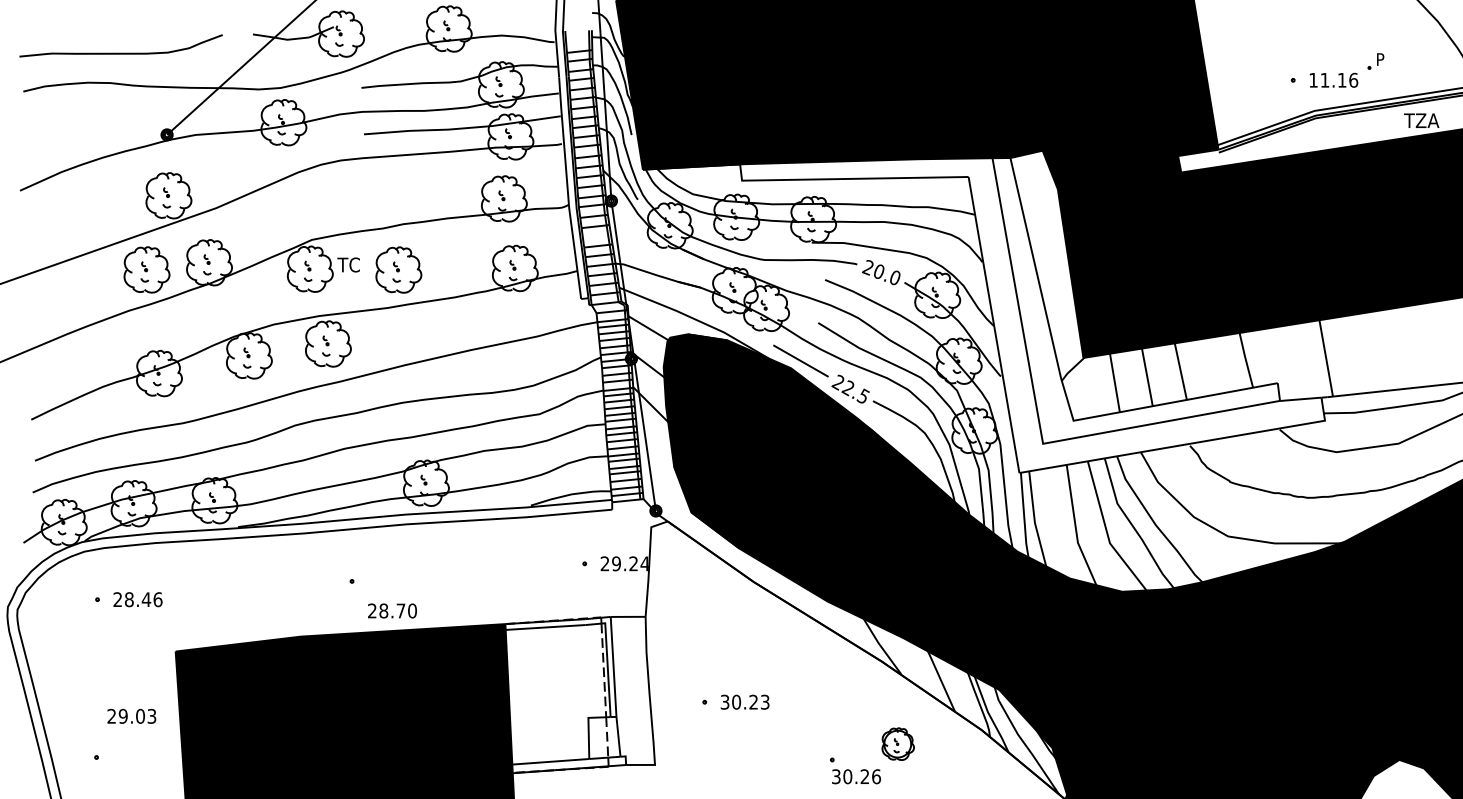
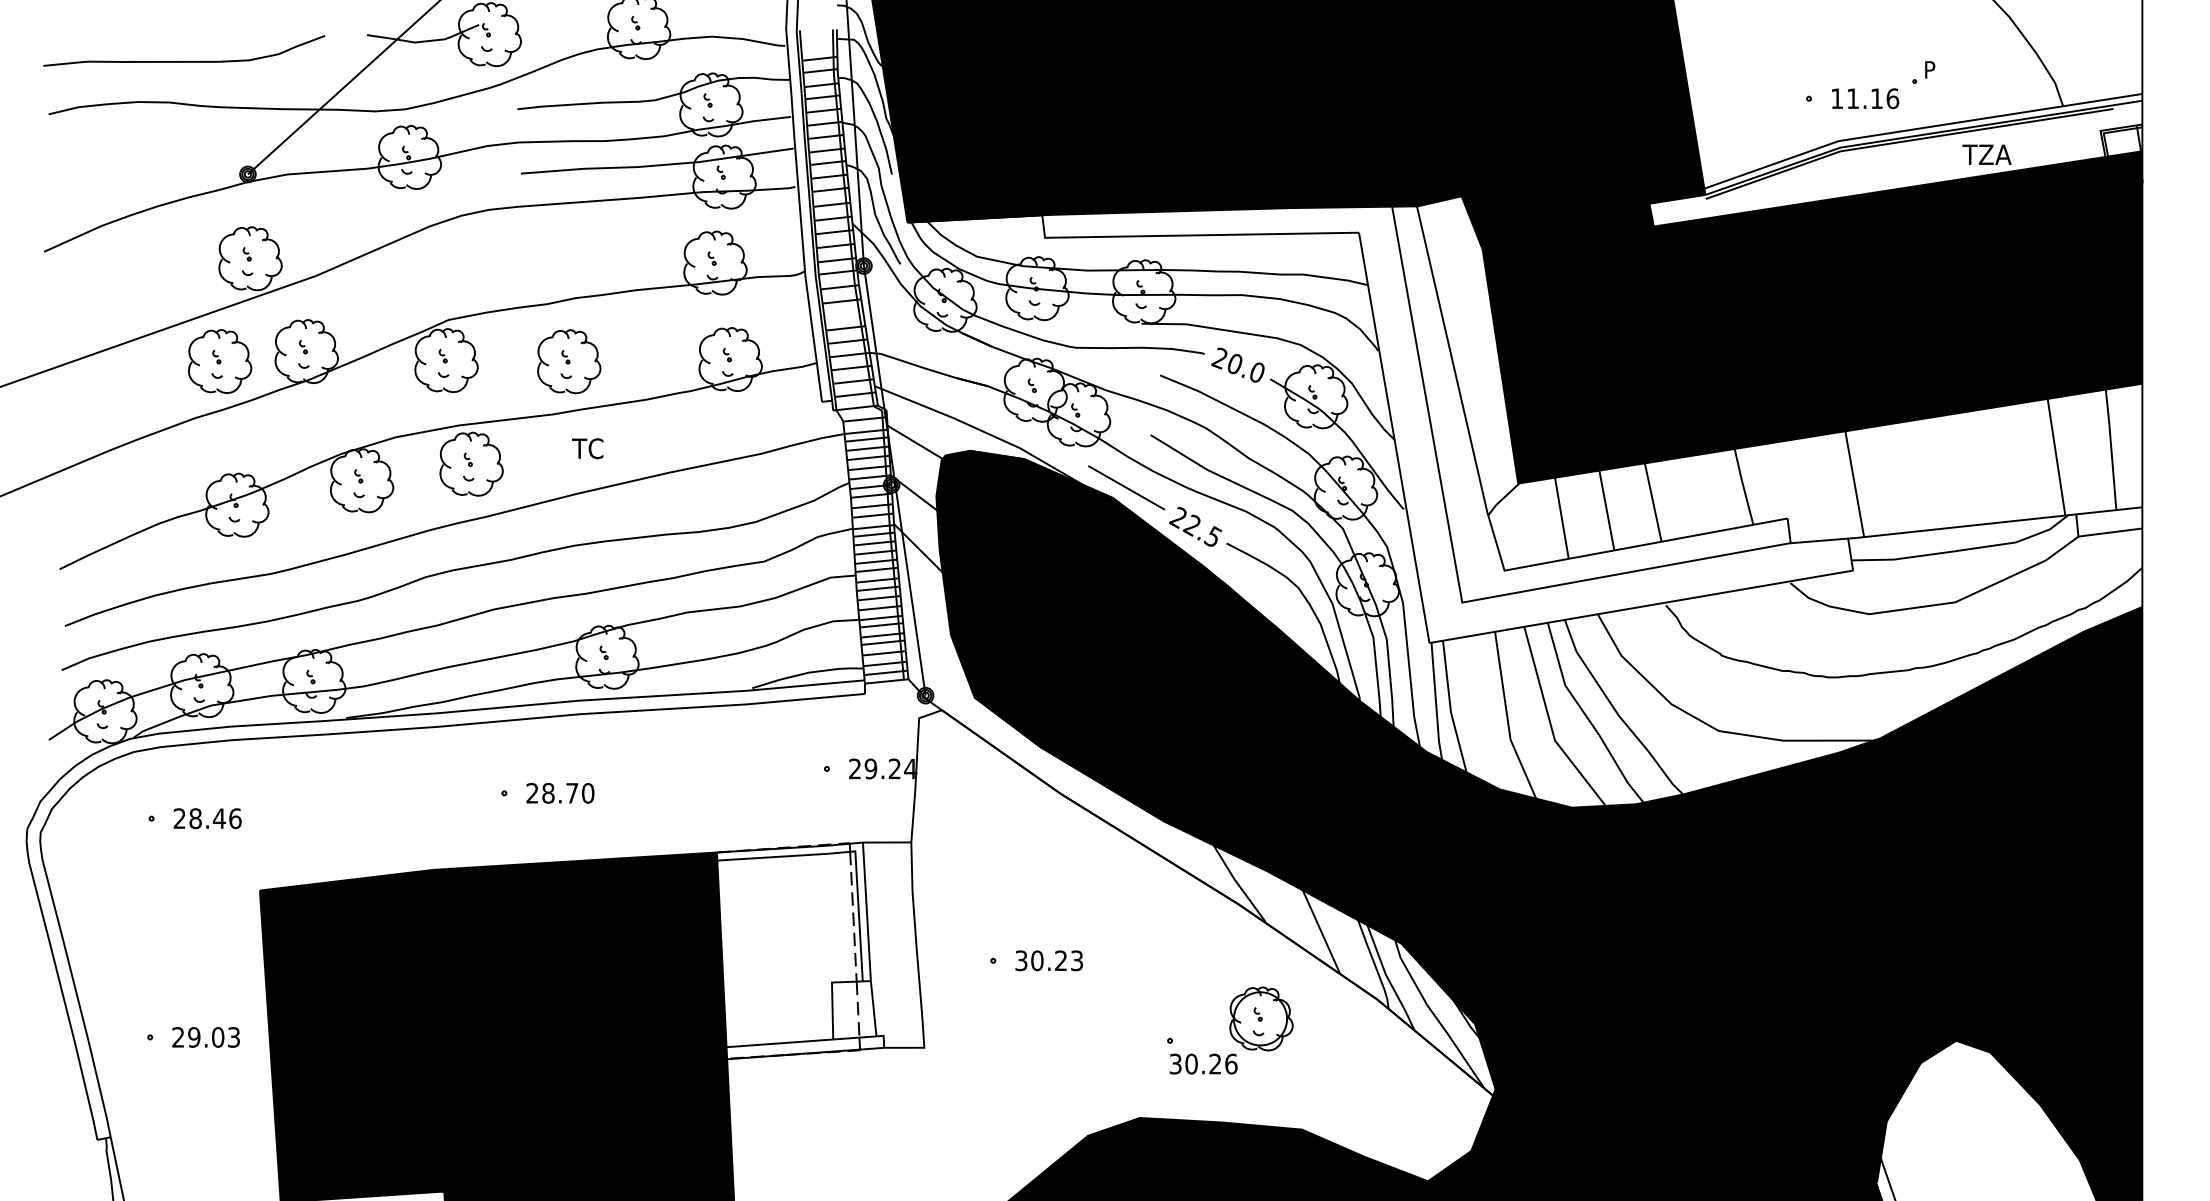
text: (348, 264) -> (587, 448), moved
text: (392, 610) -> (560, 792), moved
text: (131, 716) -> (205, 1037), moved
part: (898, 743) -> (1261, 1018), size x1.43

